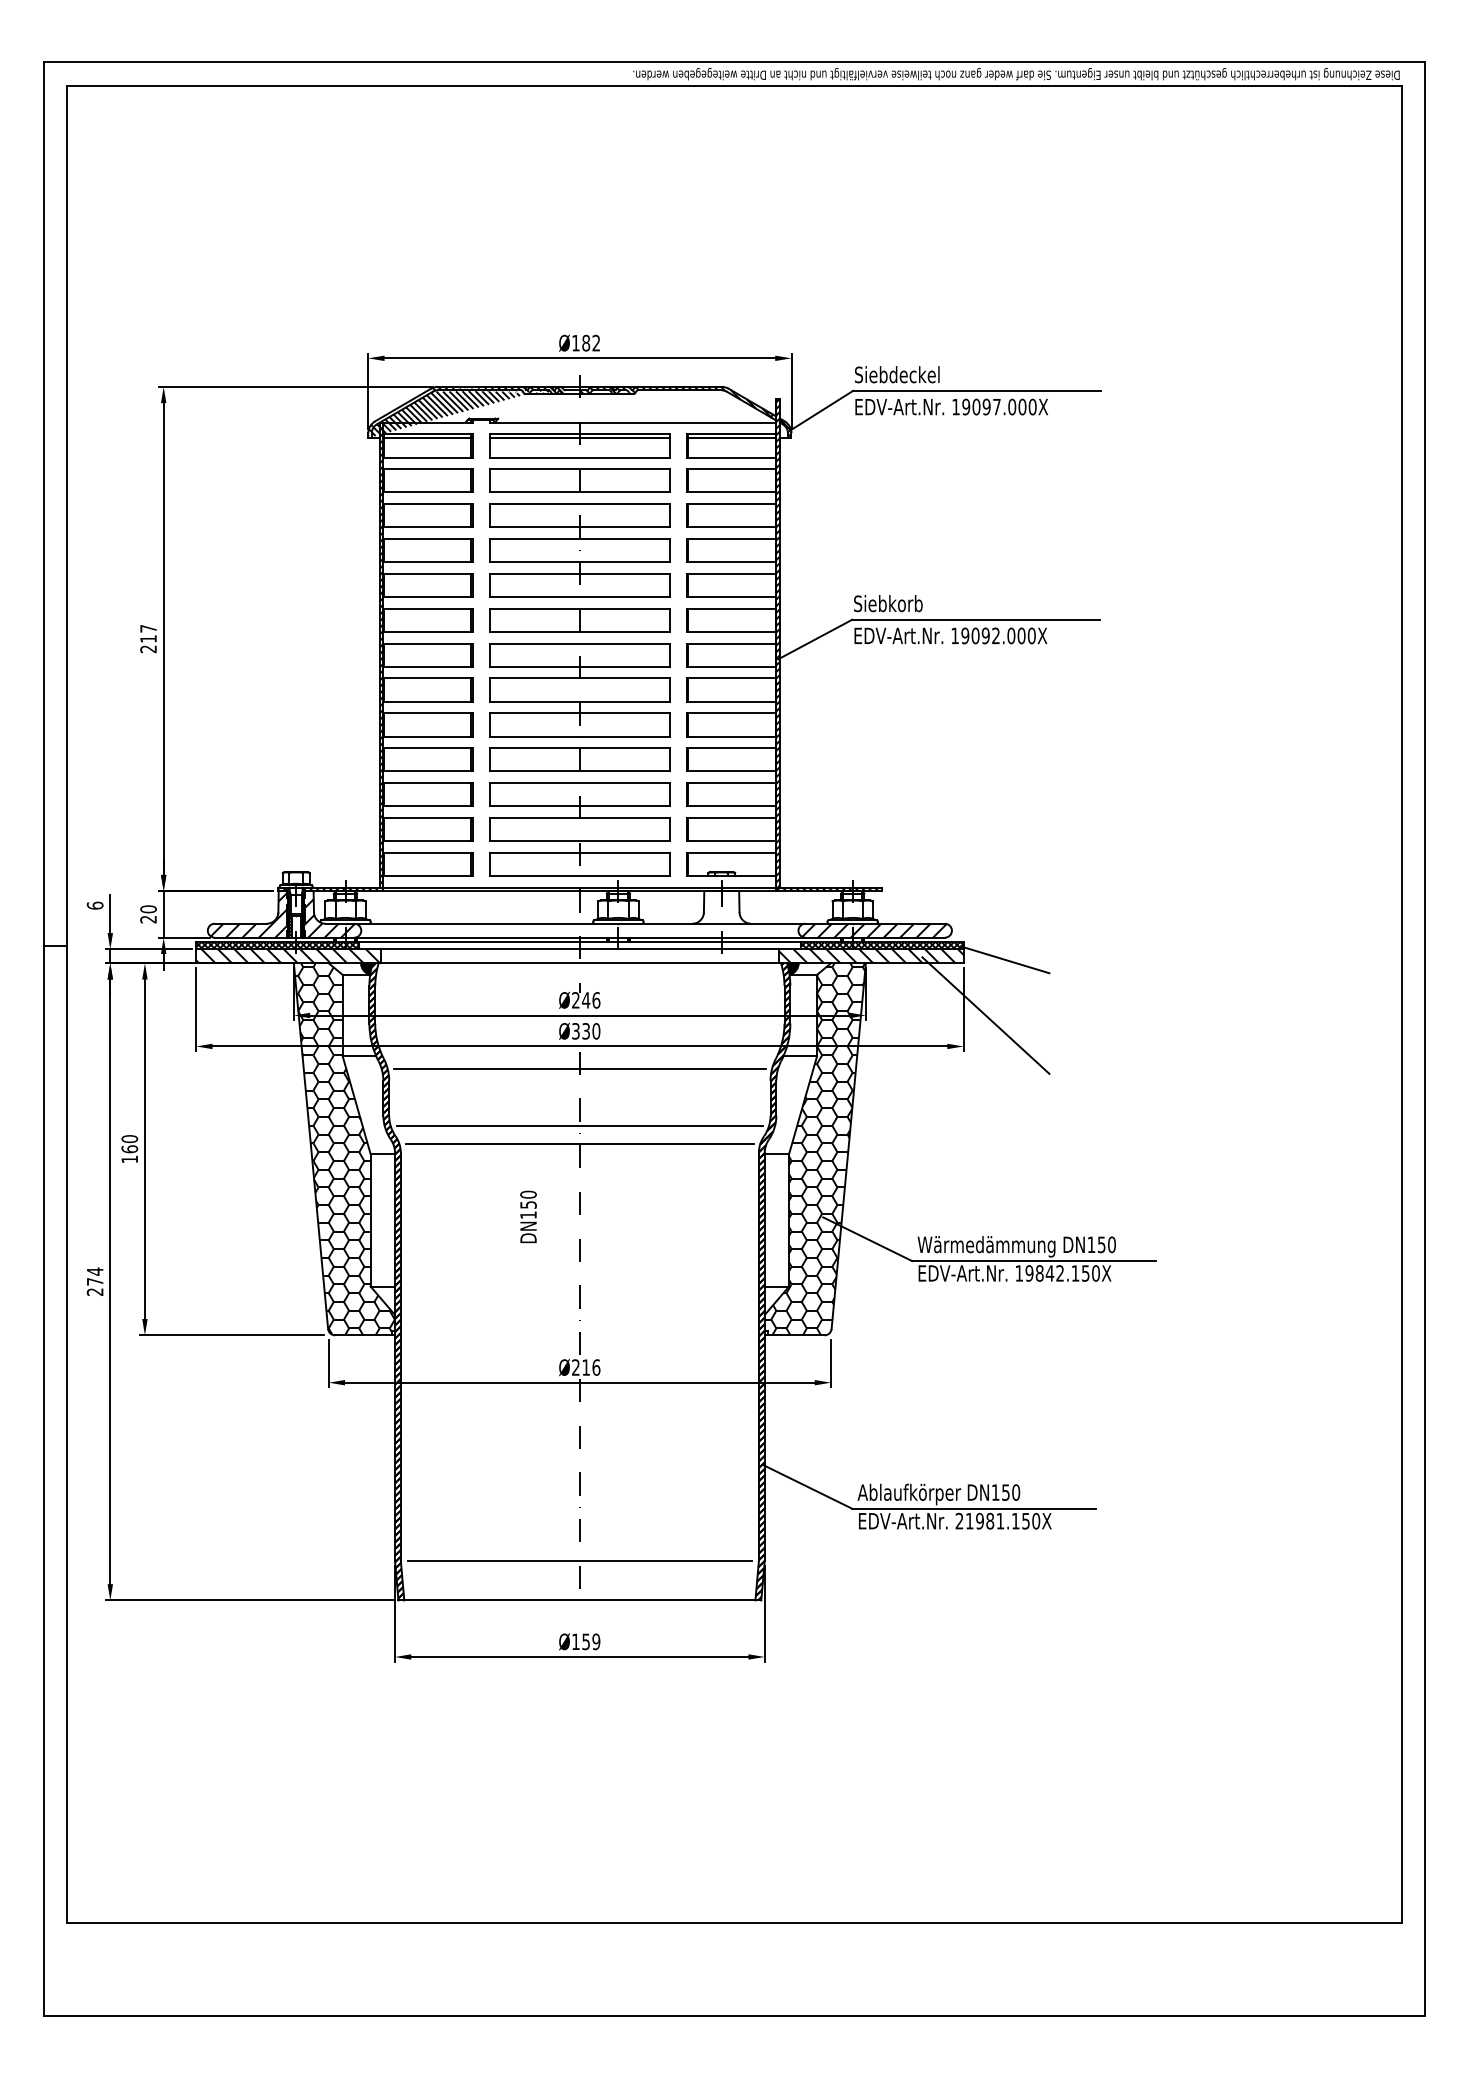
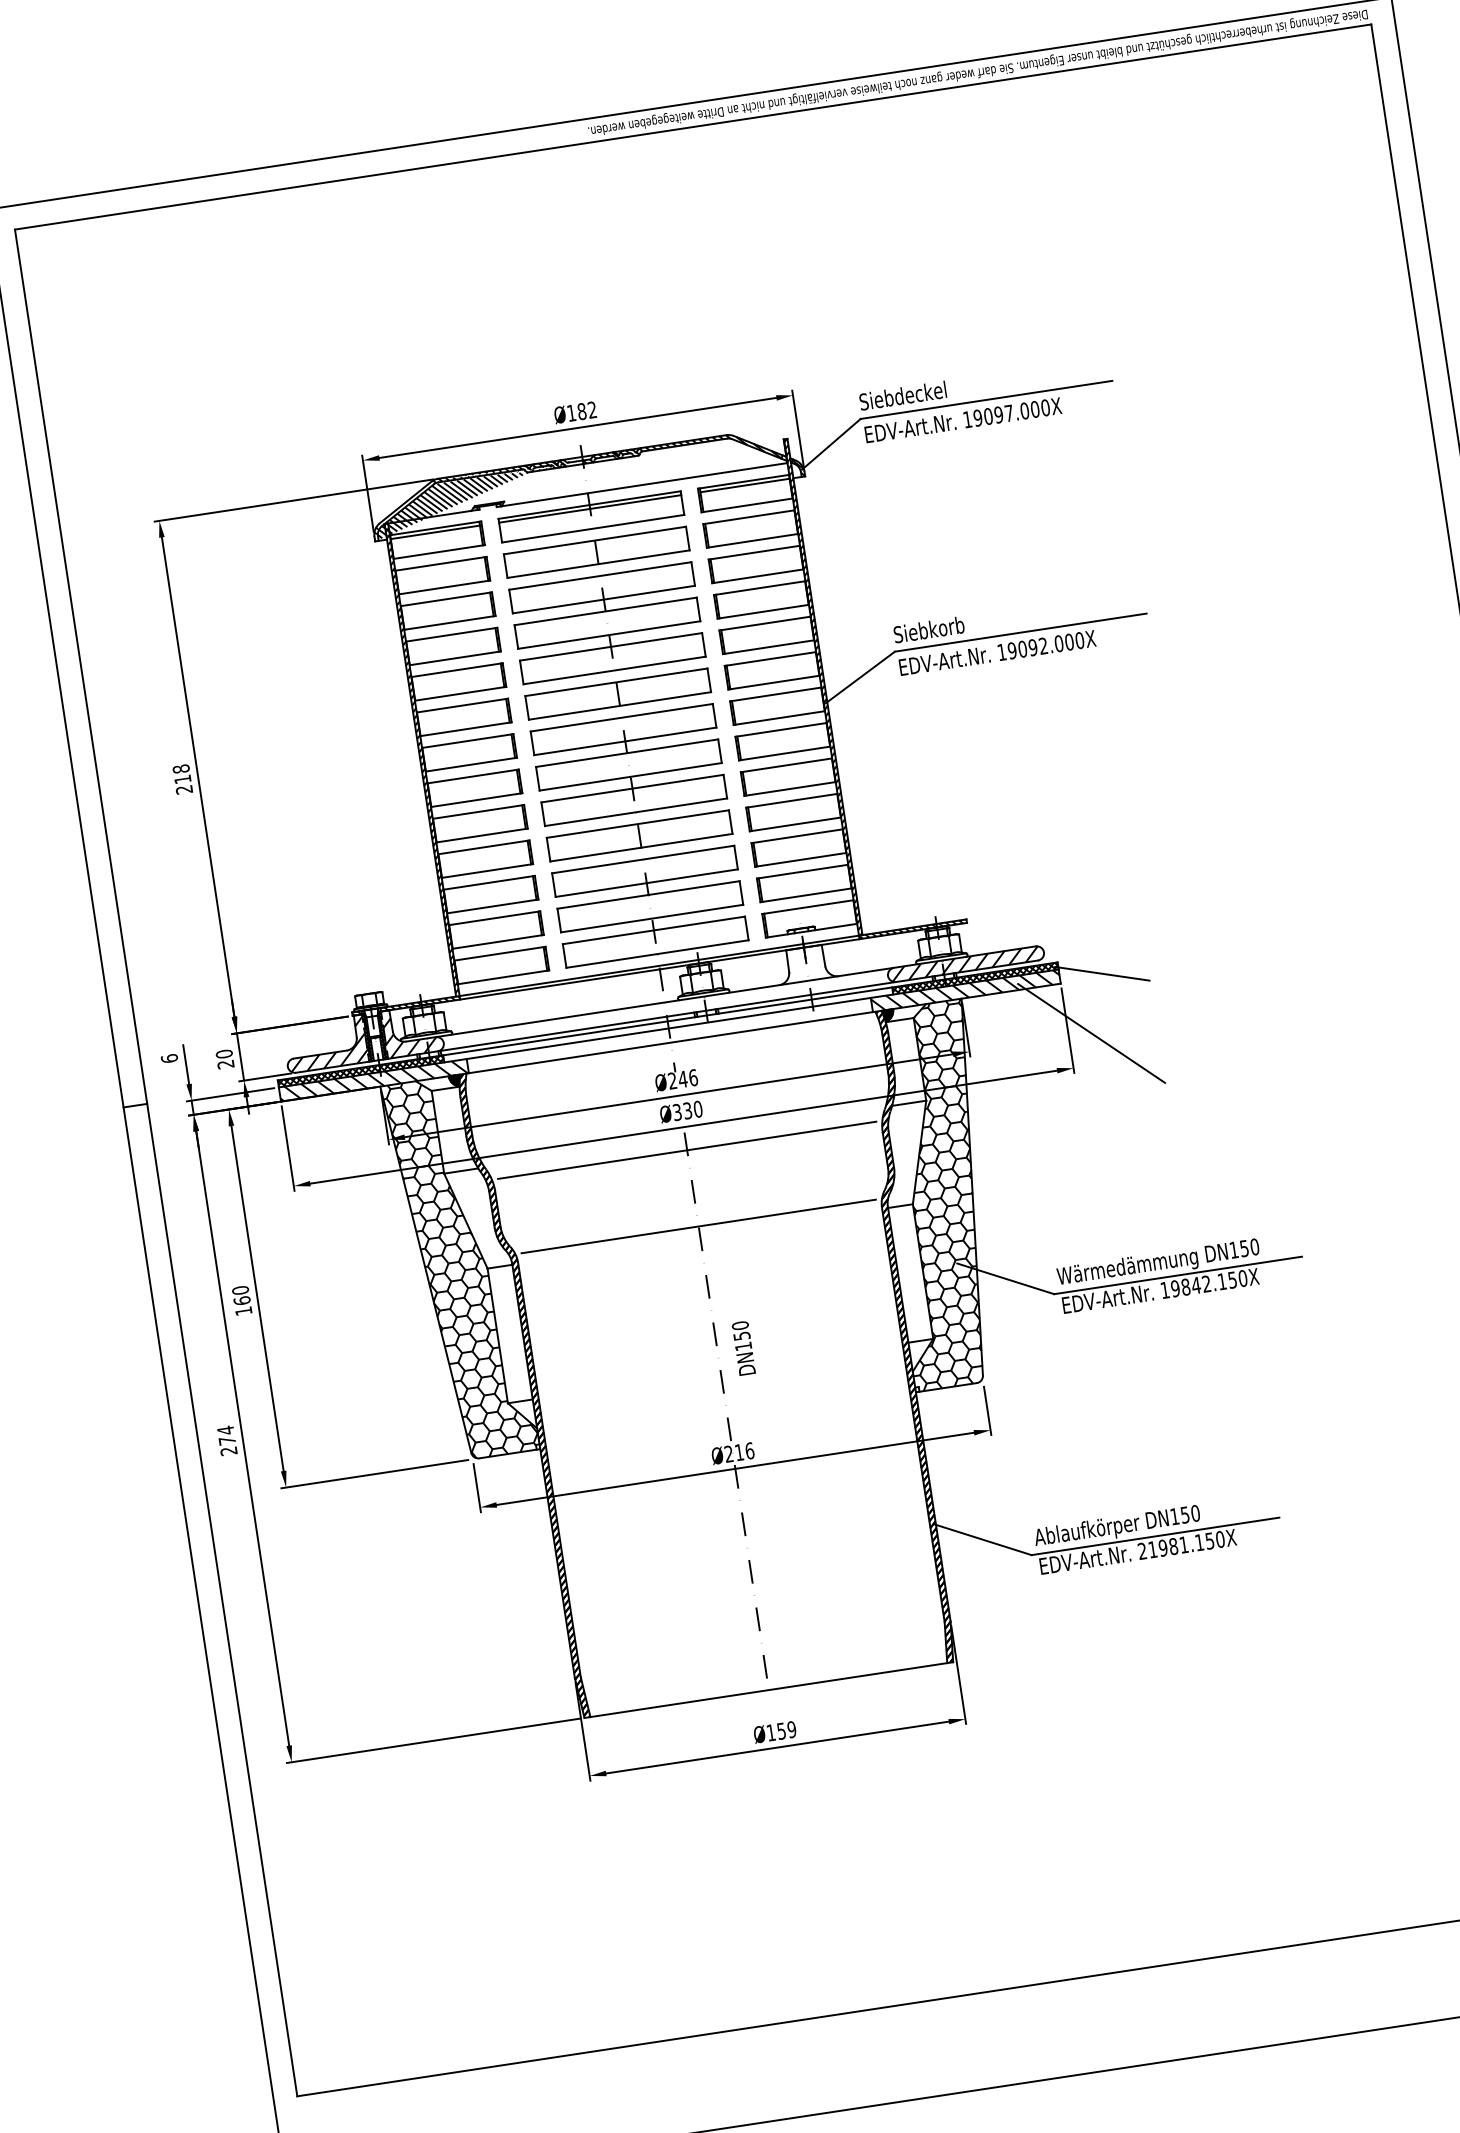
text: (148, 628) -> (181, 768), 217 -> 218
line: (579, 1126) -> (695, 1208), removed
text: (528, 1216) -> (743, 1347), moved
line: (579, 1560) -> (762, 1649), removed

